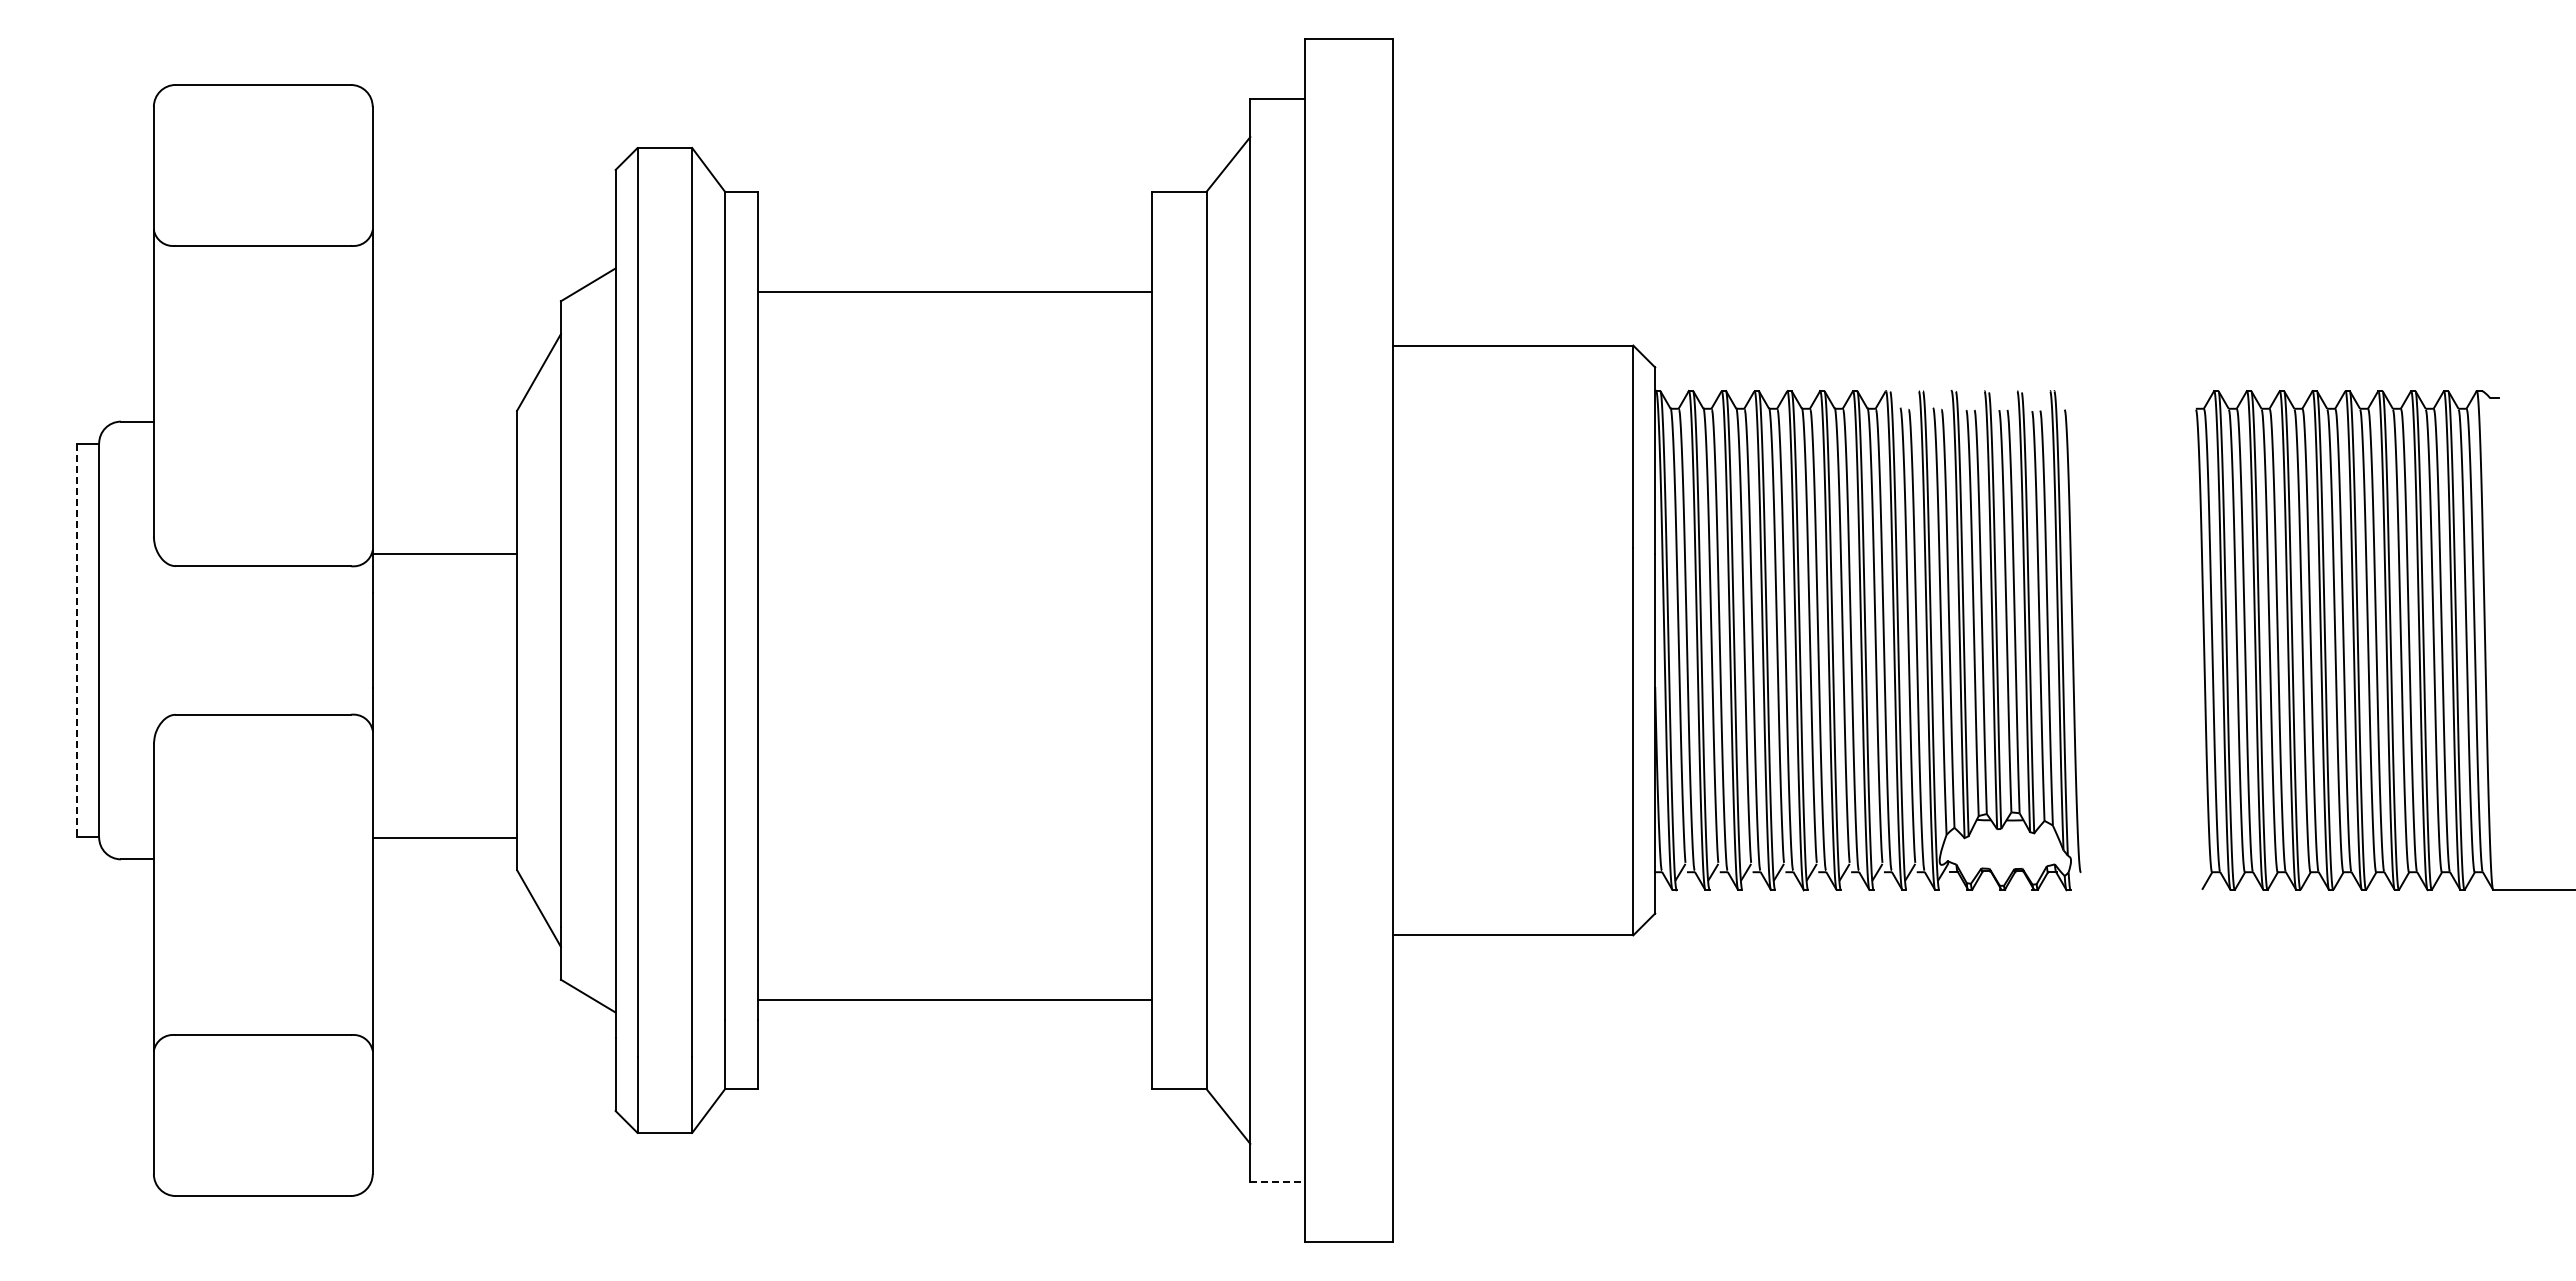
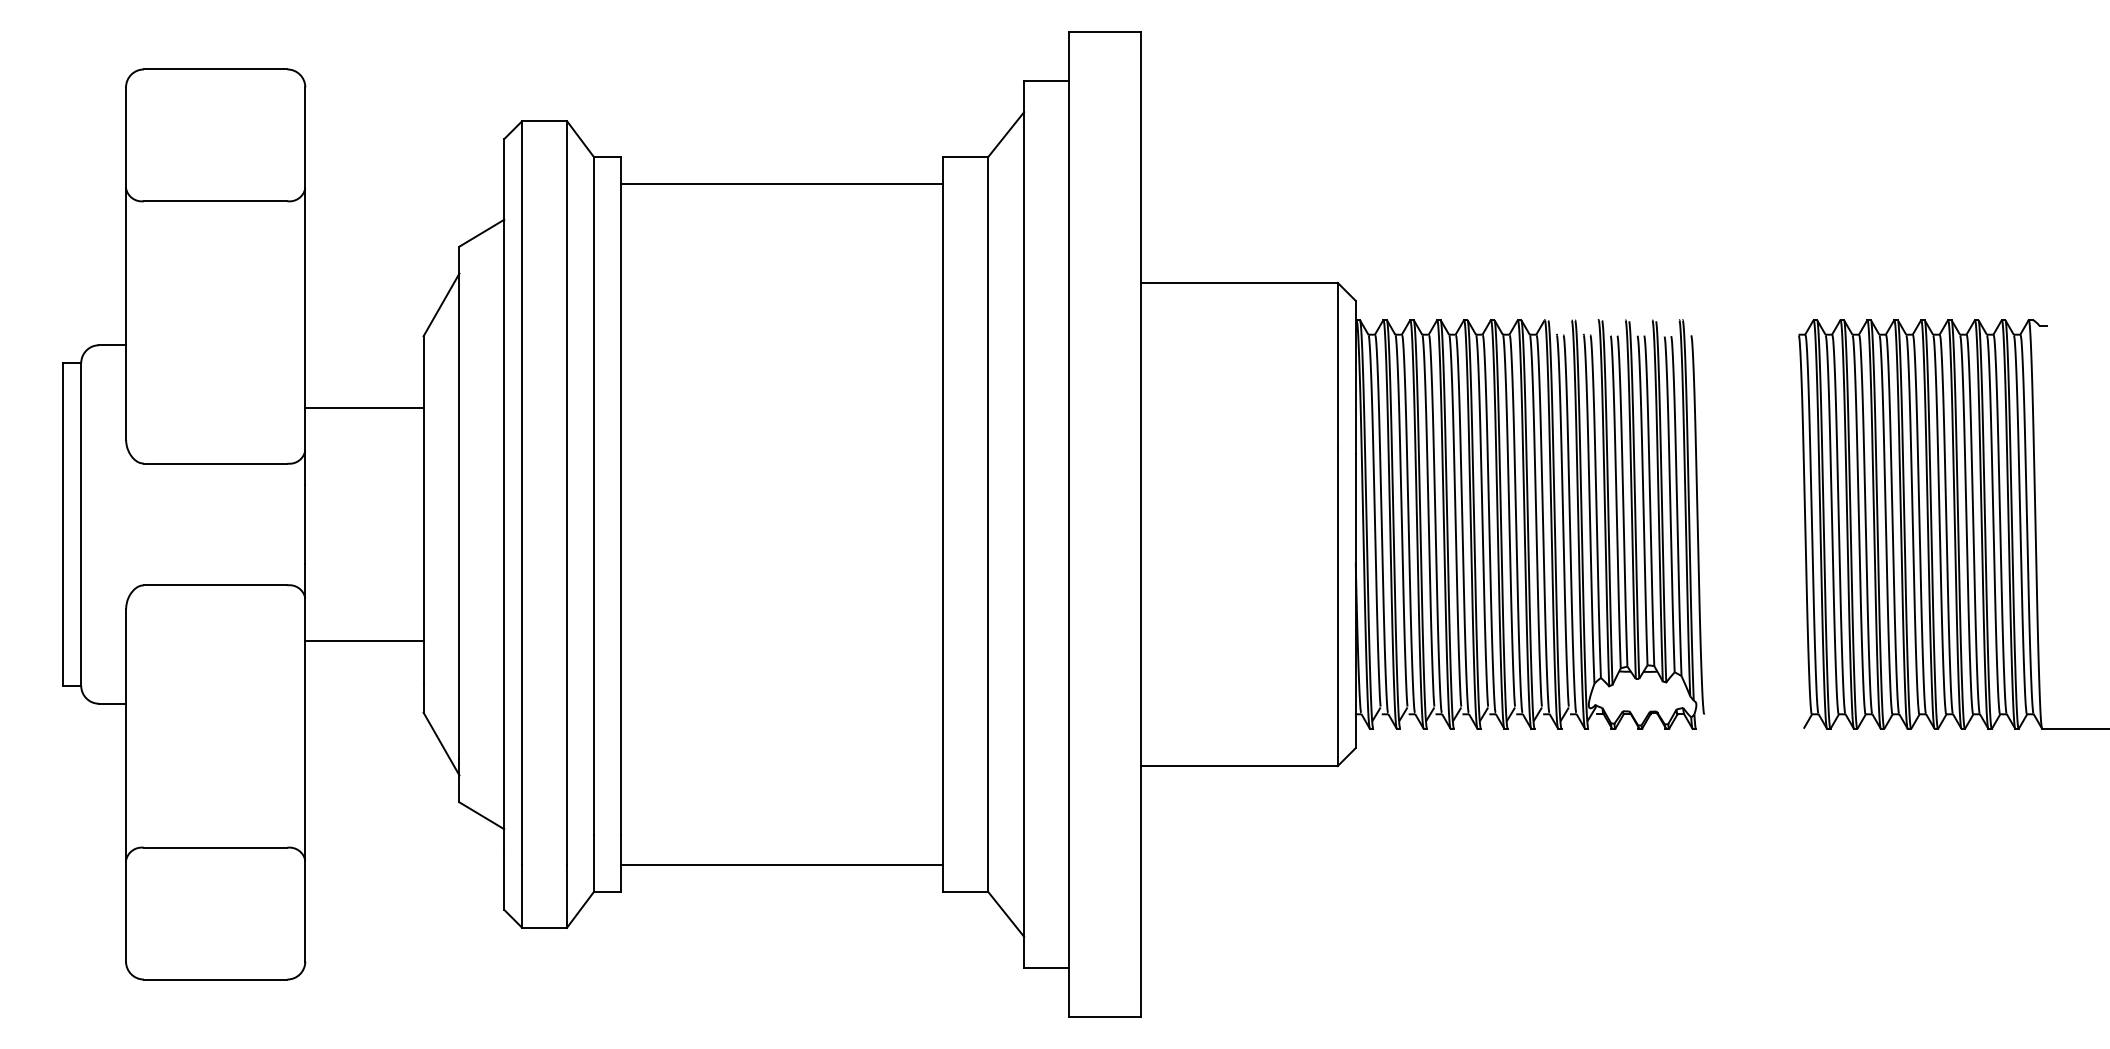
line: (954, 291) -> (781, 183), moved
line: (444, 554) -> (364, 408), moved
line: (77, 640) -> (63, 524), dashed -> solid
line: (444, 837) -> (364, 640), moved
line: (954, 1000) -> (781, 865), moved
line: (1278, 1182) -> (1047, 968), dashed -> solid

